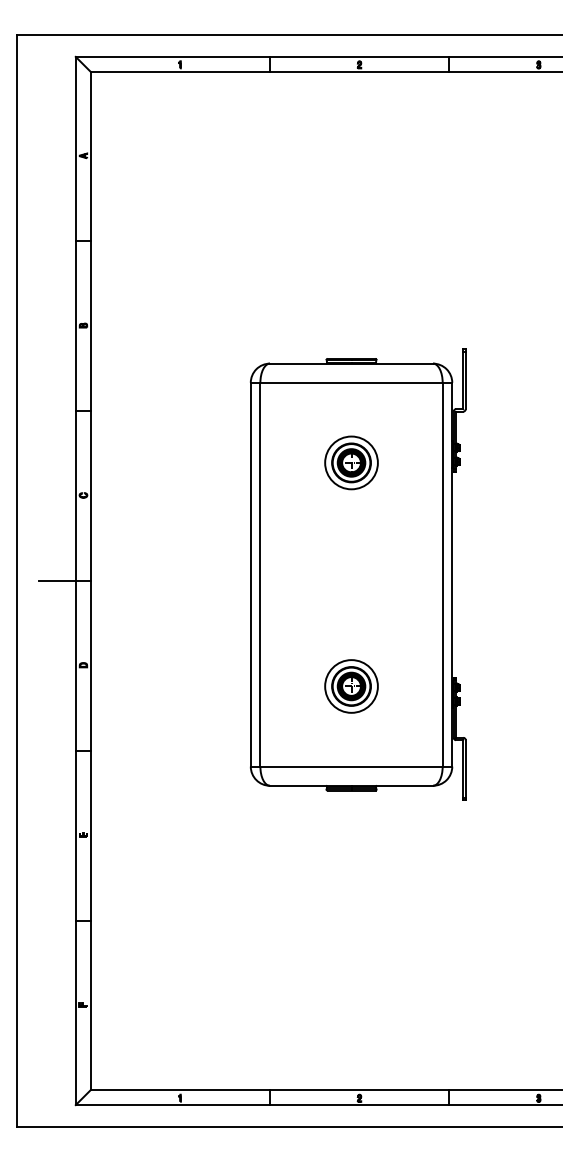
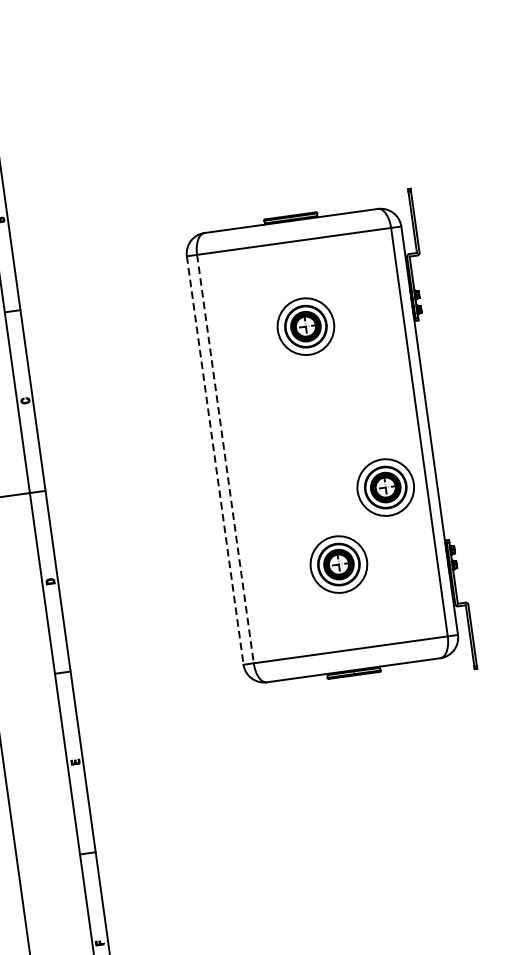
line: (250, 574) -> (214, 460), solid -> dashed
line: (260, 574) -> (225, 458), solid -> dashed
part: (404, 621) -> (385, 487), added

